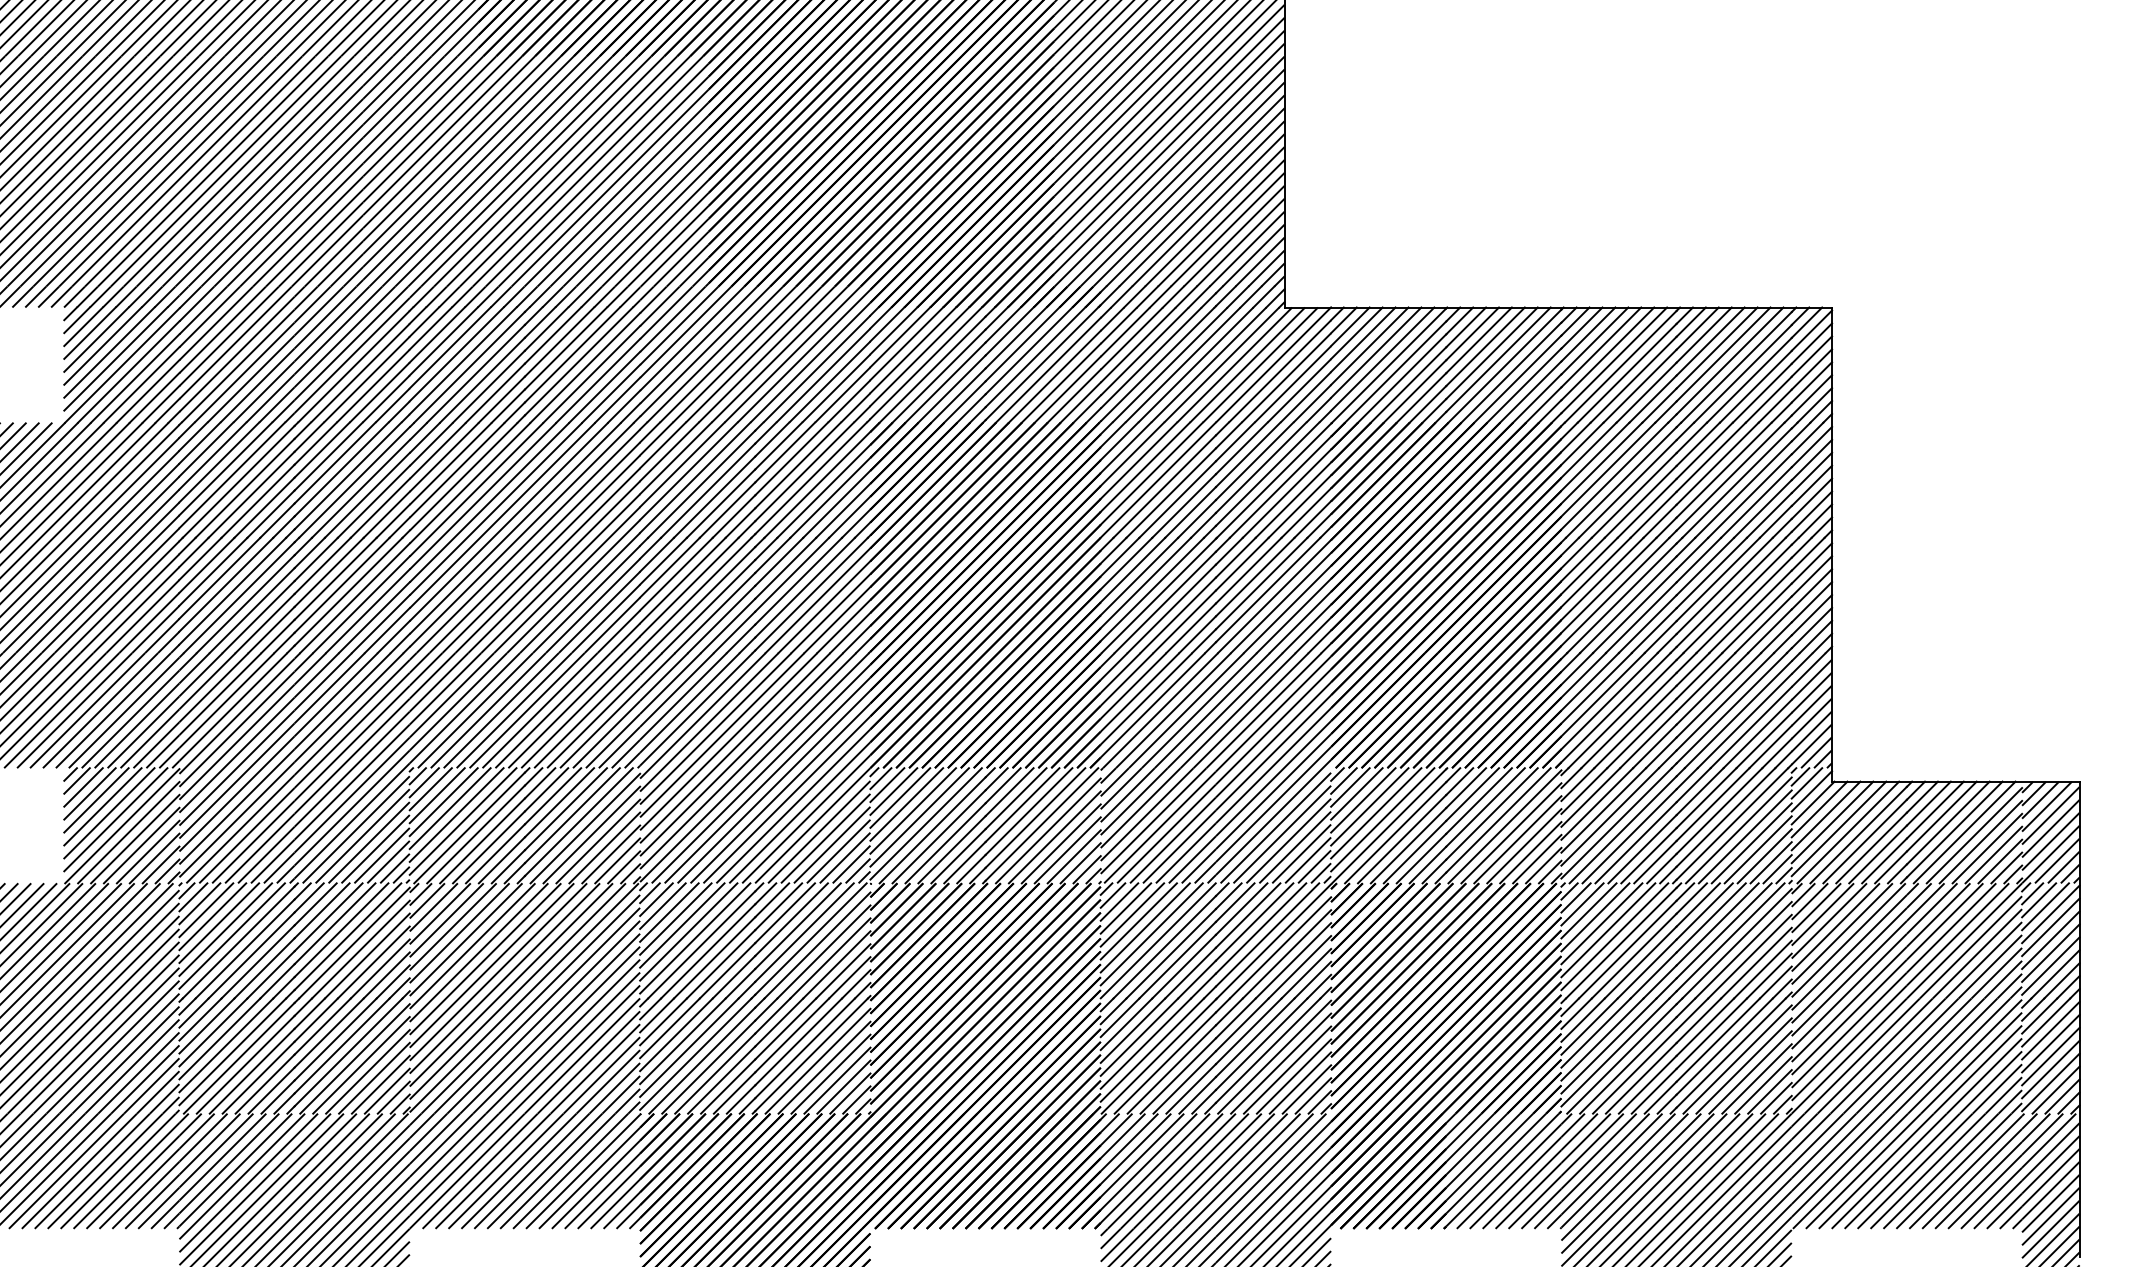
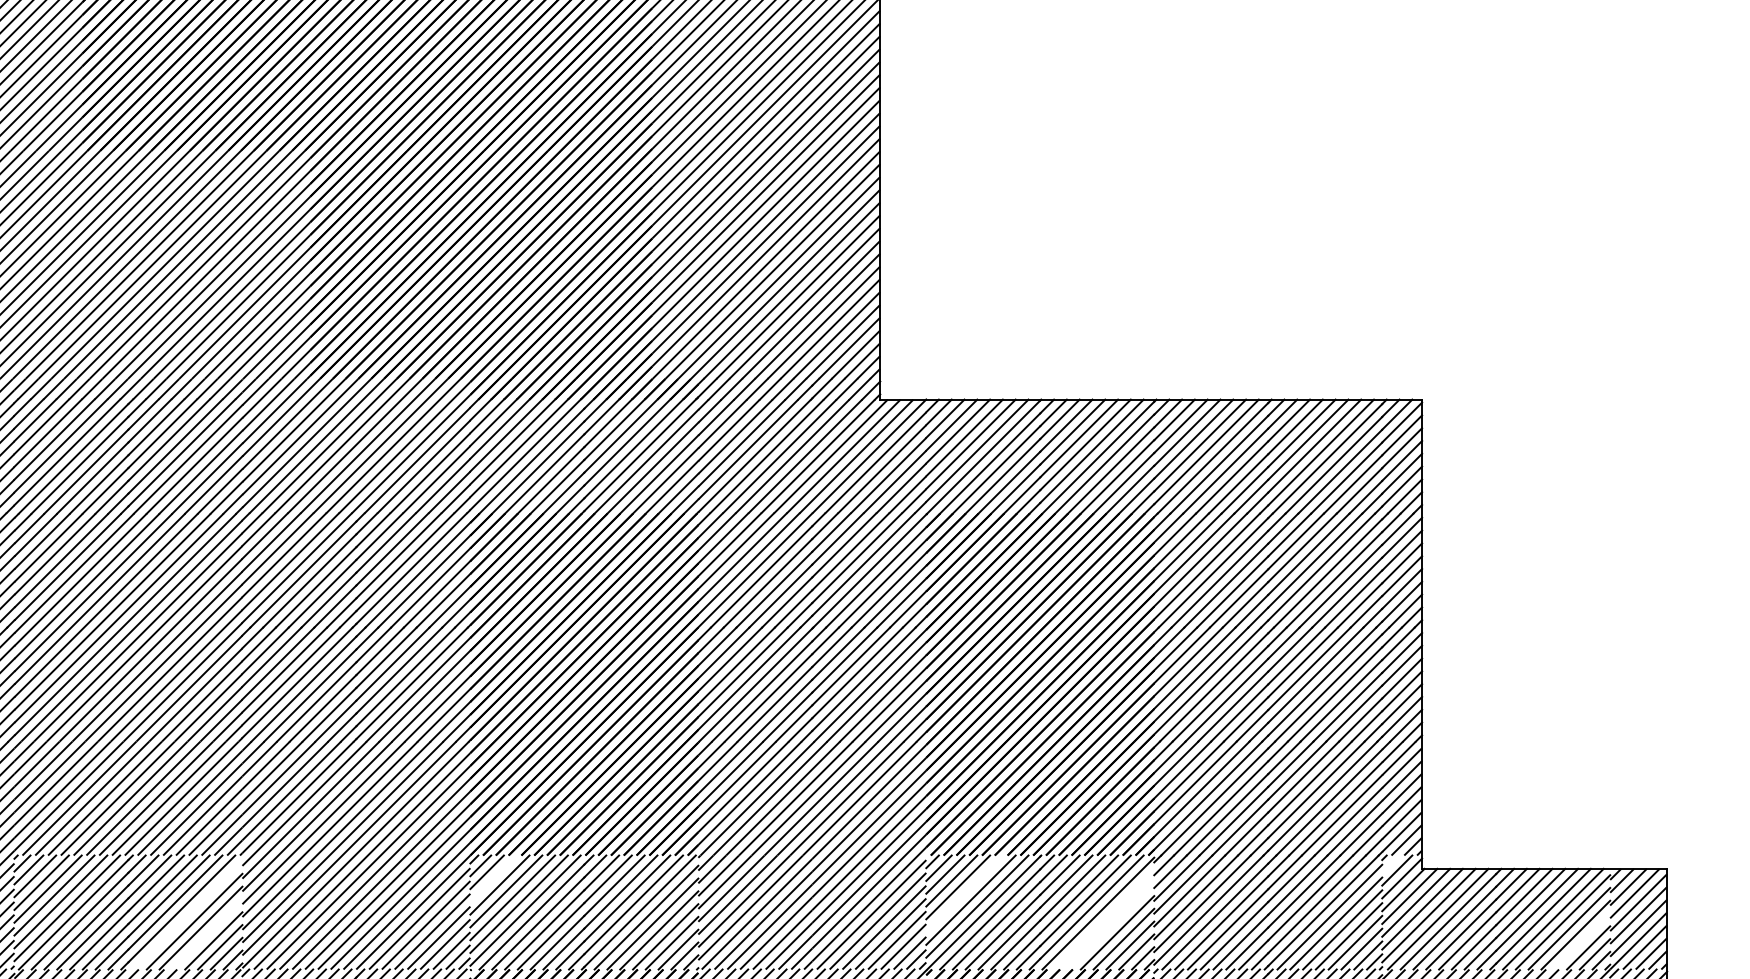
line: (1800, 776) -> (1390, 863), removed
line: (893, 791) -> (493, 878), removed
line: (1369, 806) -> (964, 893), removed
line: (585, 828) -> (188, 915), removed
line: (1511, 833) -> (1104, 920), removed
line: (1517, 839) -> (1110, 926), removed
line: (604, 847) -> (207, 934), removed
line: (1993, 854) -> (1581, 940), removed

